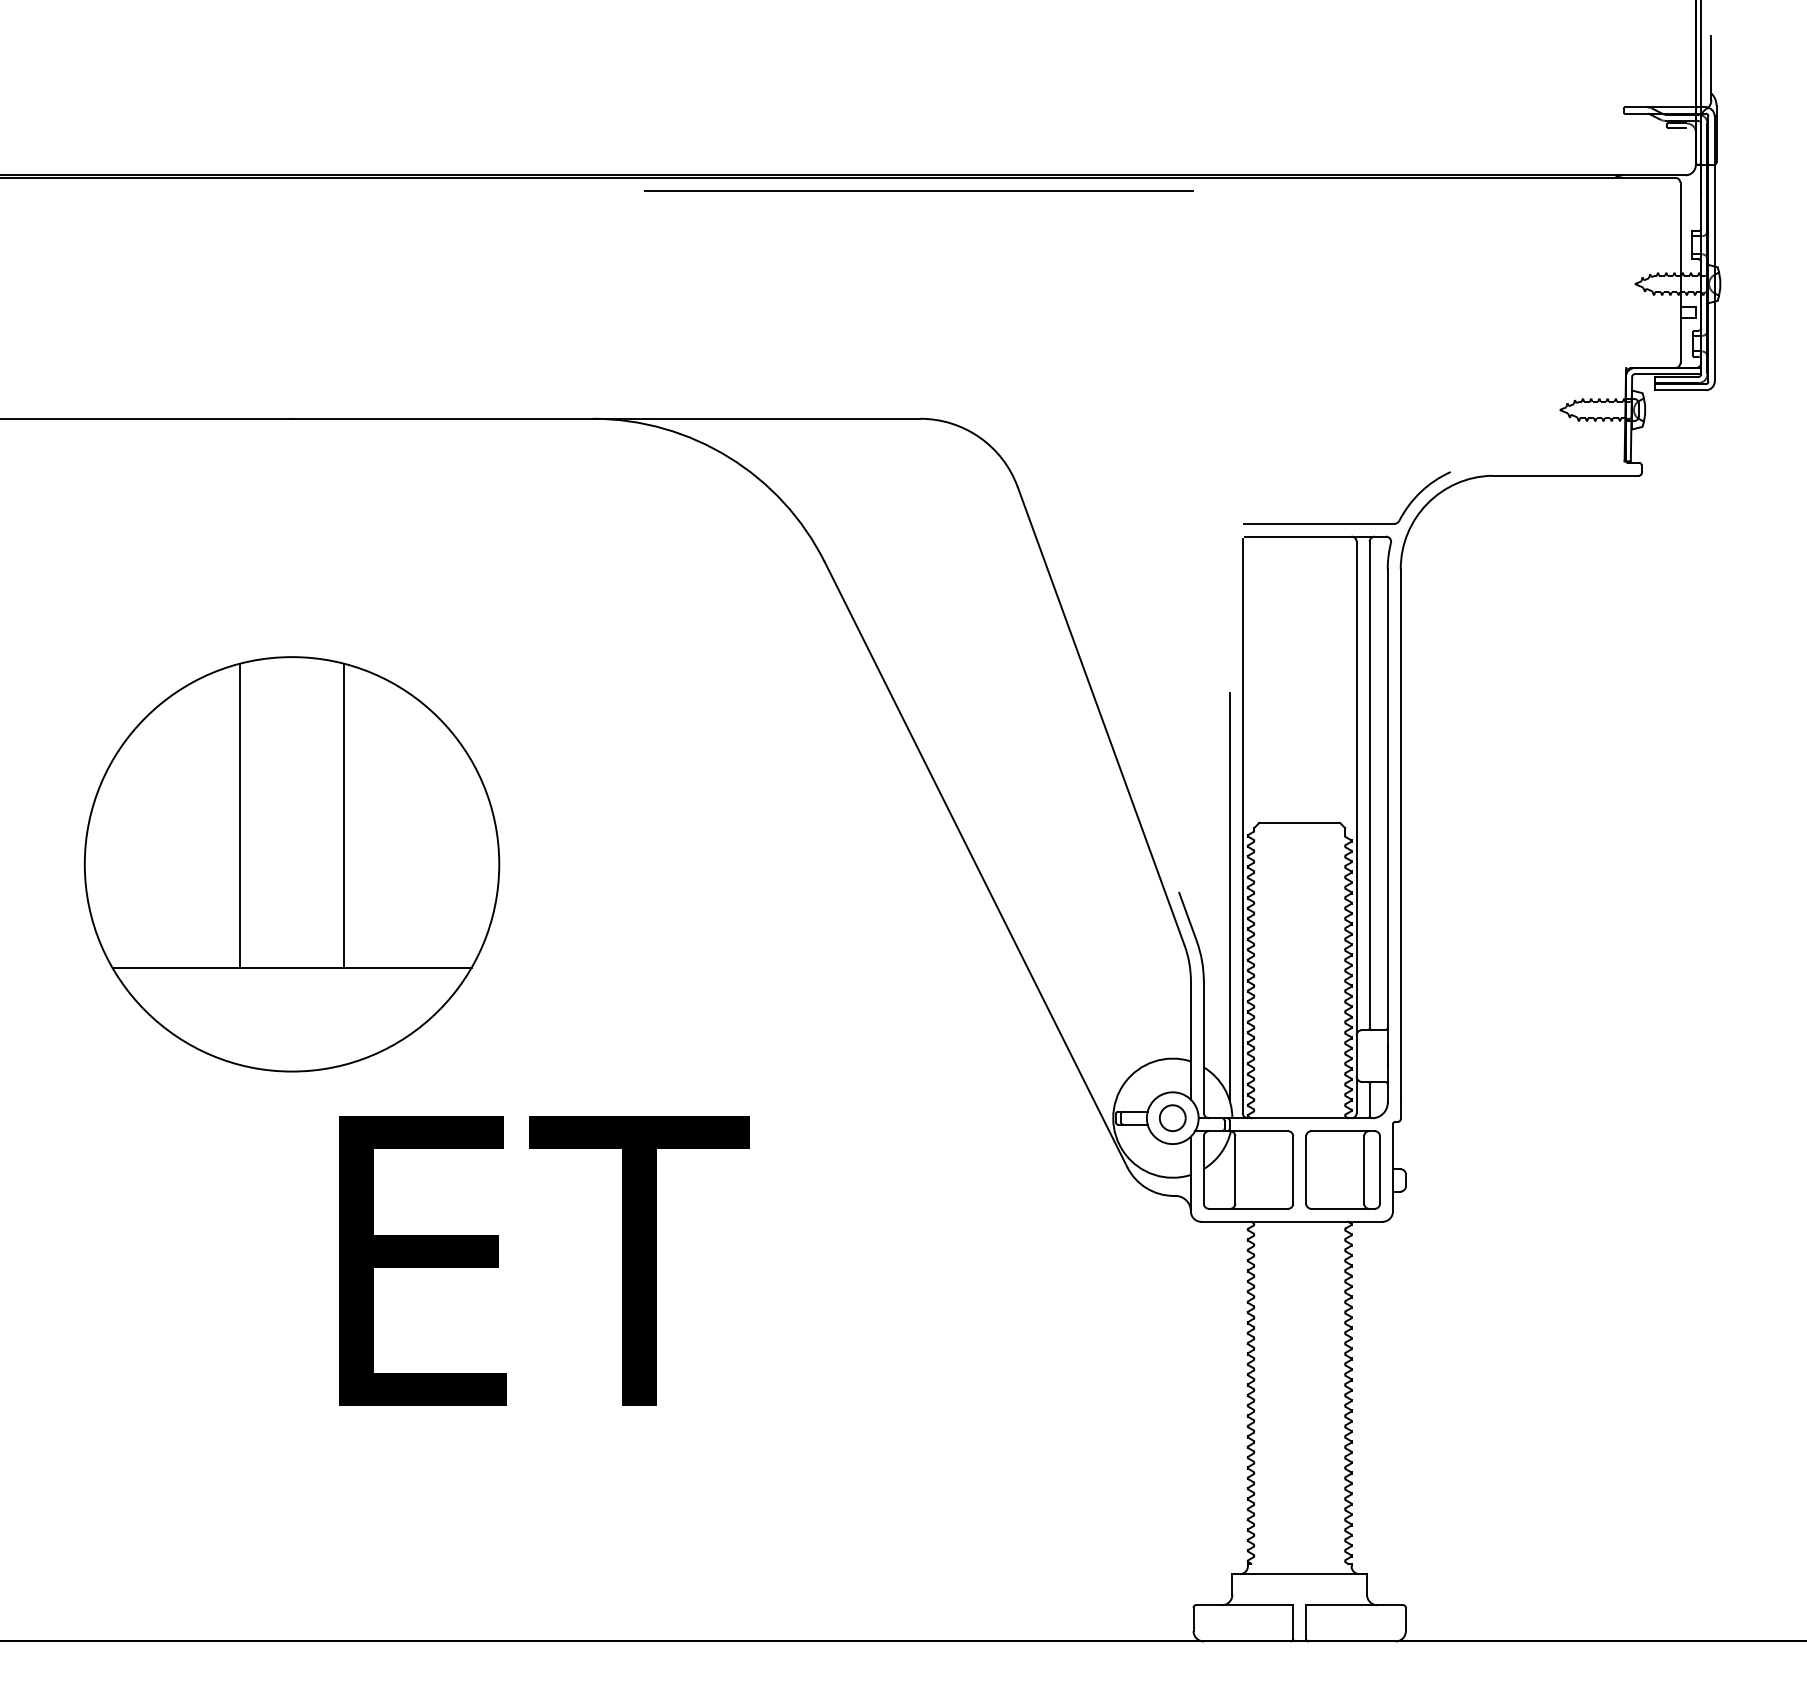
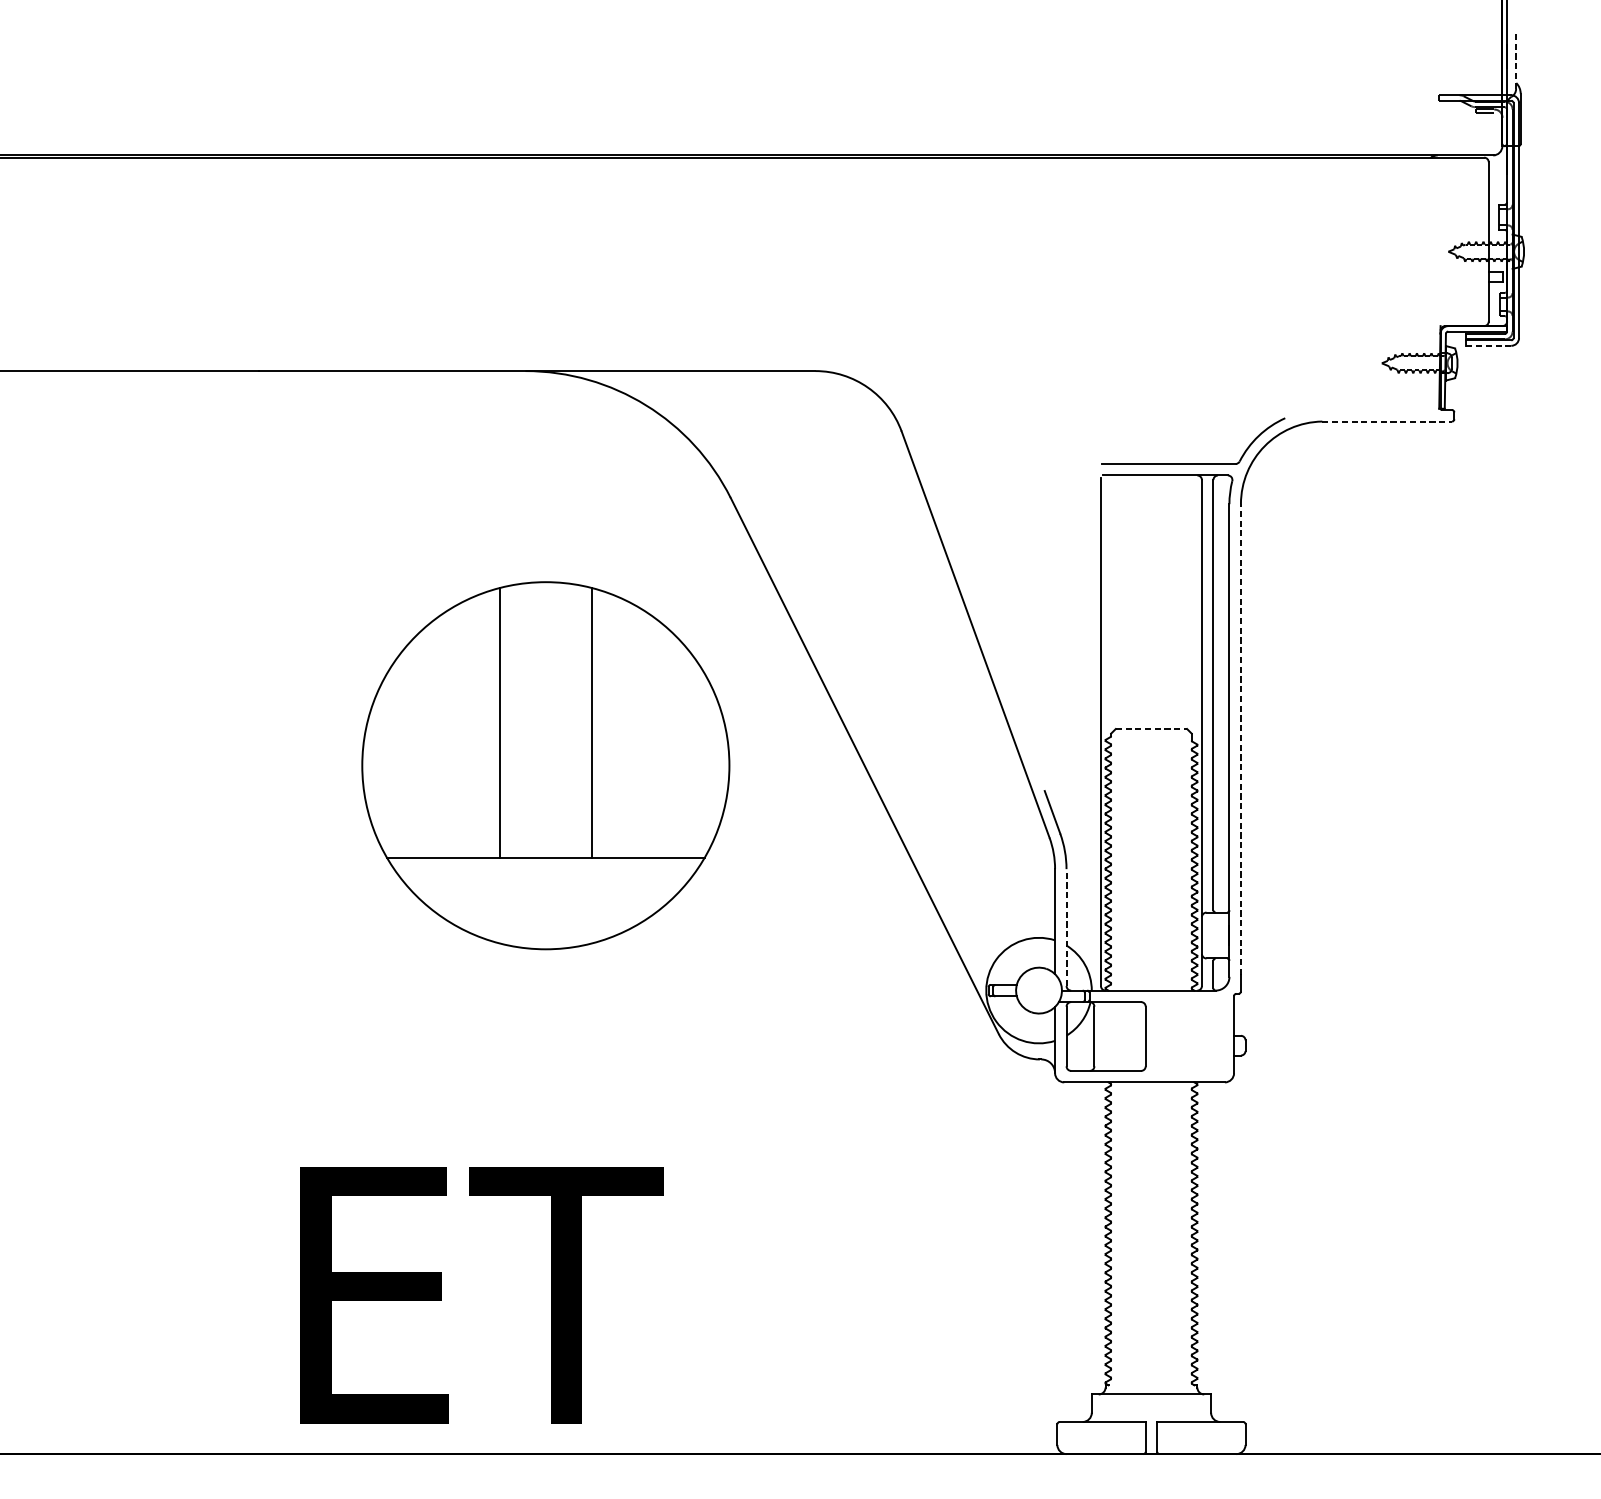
line: (1711, 67) -> (1516, 59), solid -> dashed
line: (918, 190) -> (813, 168), removed
line: (1681, 390) -> (1489, 346), solid -> dashed
line: (1566, 475) -> (1387, 421), solid -> dashed
line: (1300, 822) -> (1152, 728), solid -> dashed
line: (1400, 834) -> (1240, 739), solid -> dashed
part: (291, 864) -> (545, 765), moved
line: (1229, 896) -> (1089, 794), removed
line: (1203, 1047) -> (1066, 927), solid -> dashed
part: (1172, 1117) -> (1038, 989), removed
part: (1342, 1169) -> (1189, 1036), removed
text: (544, 1260) -> (482, 1294), moved

